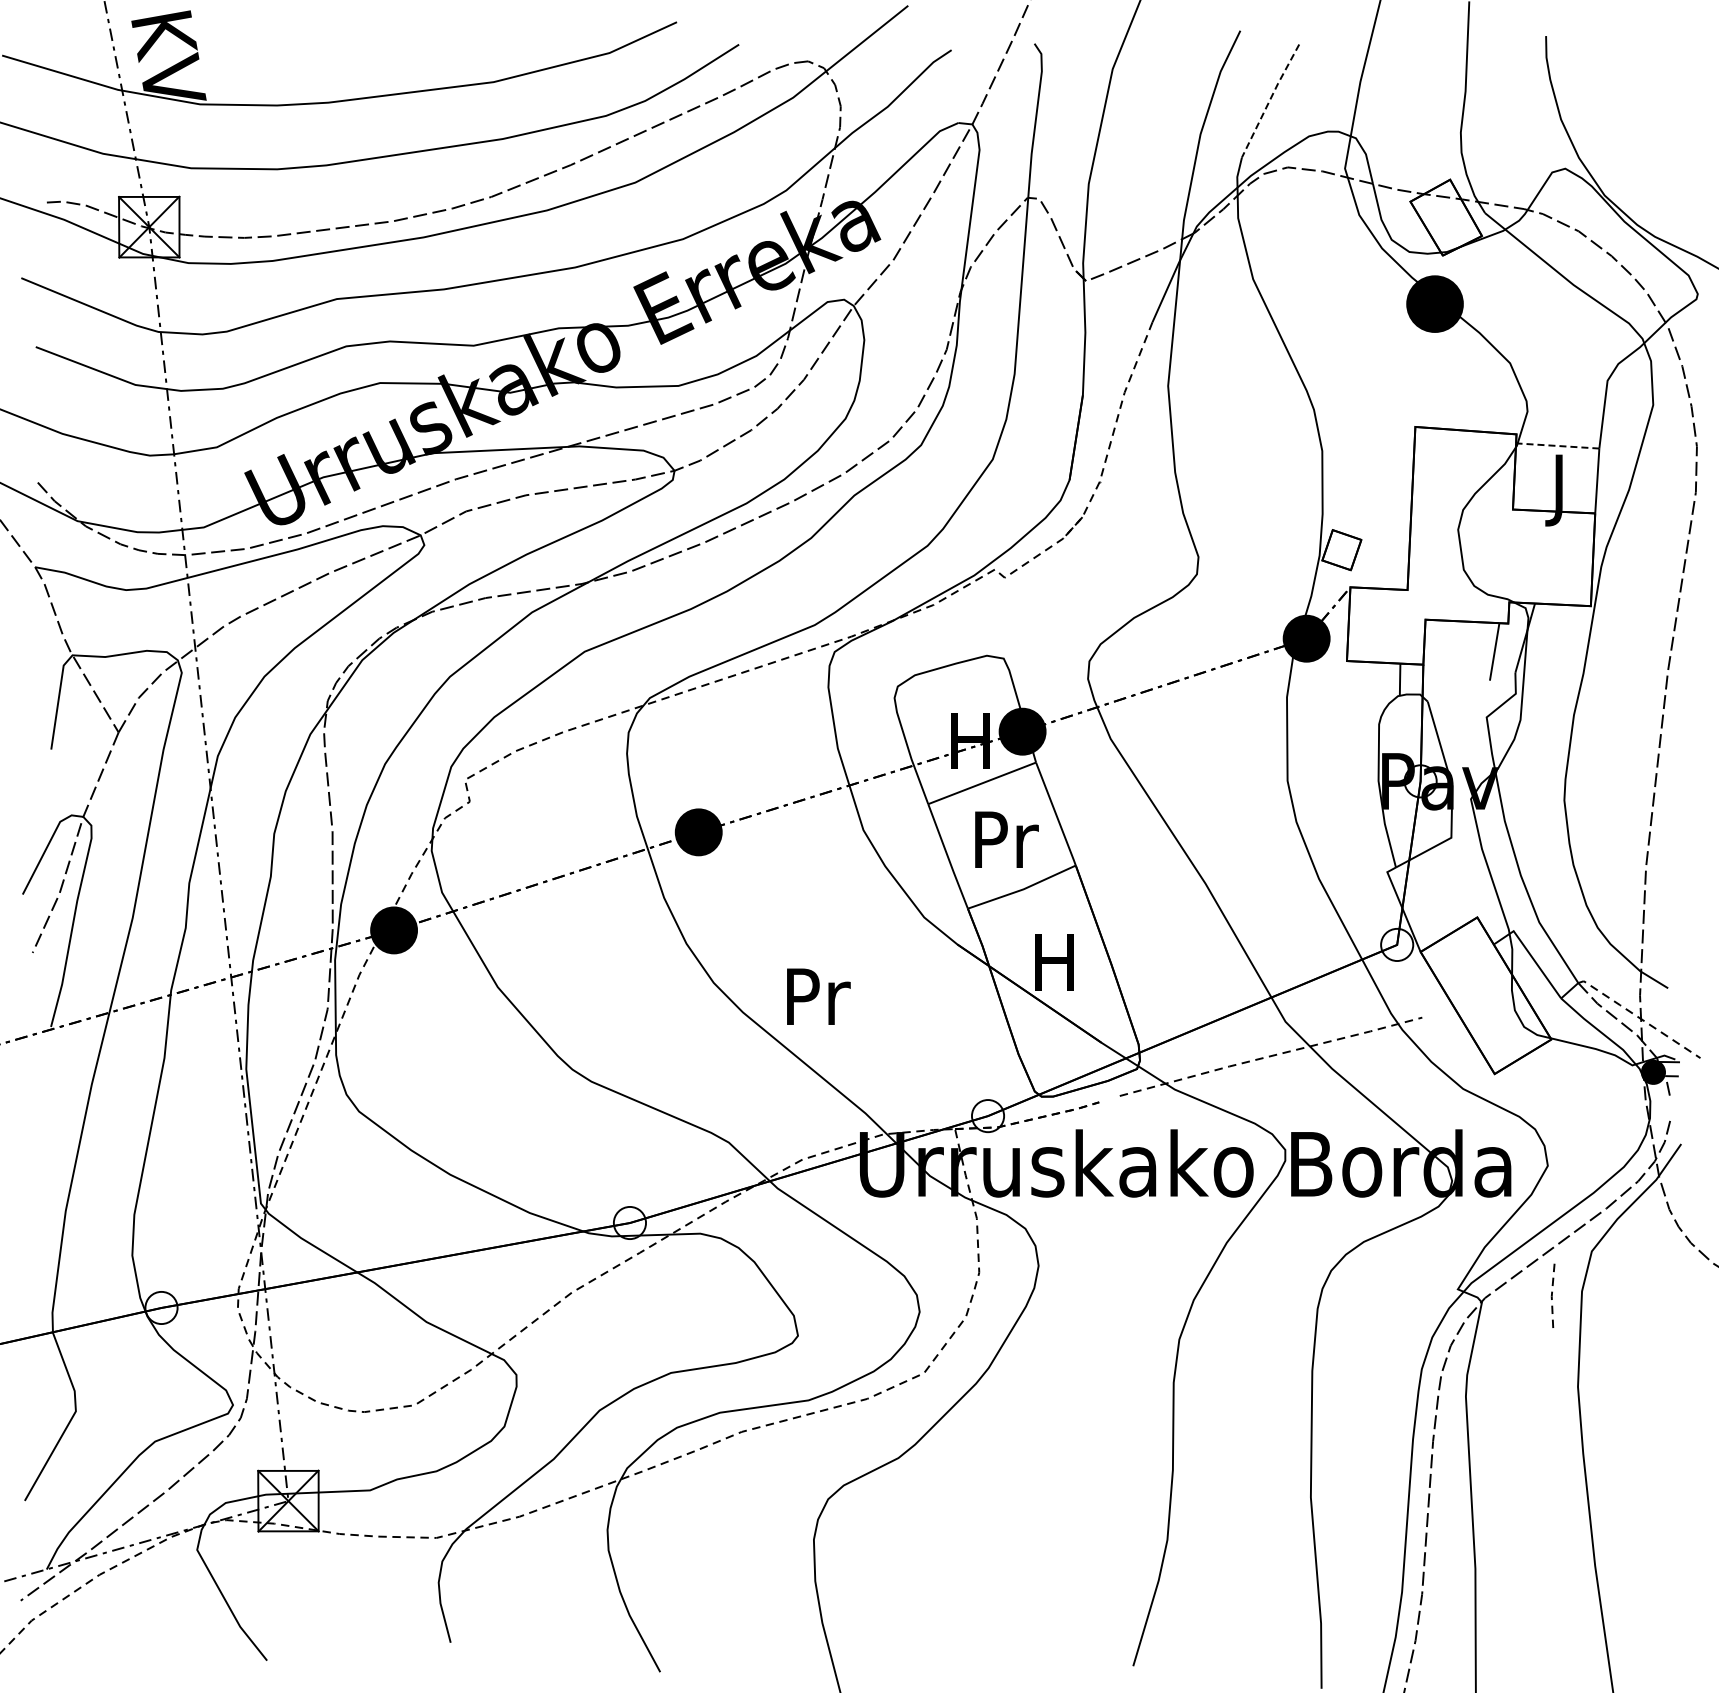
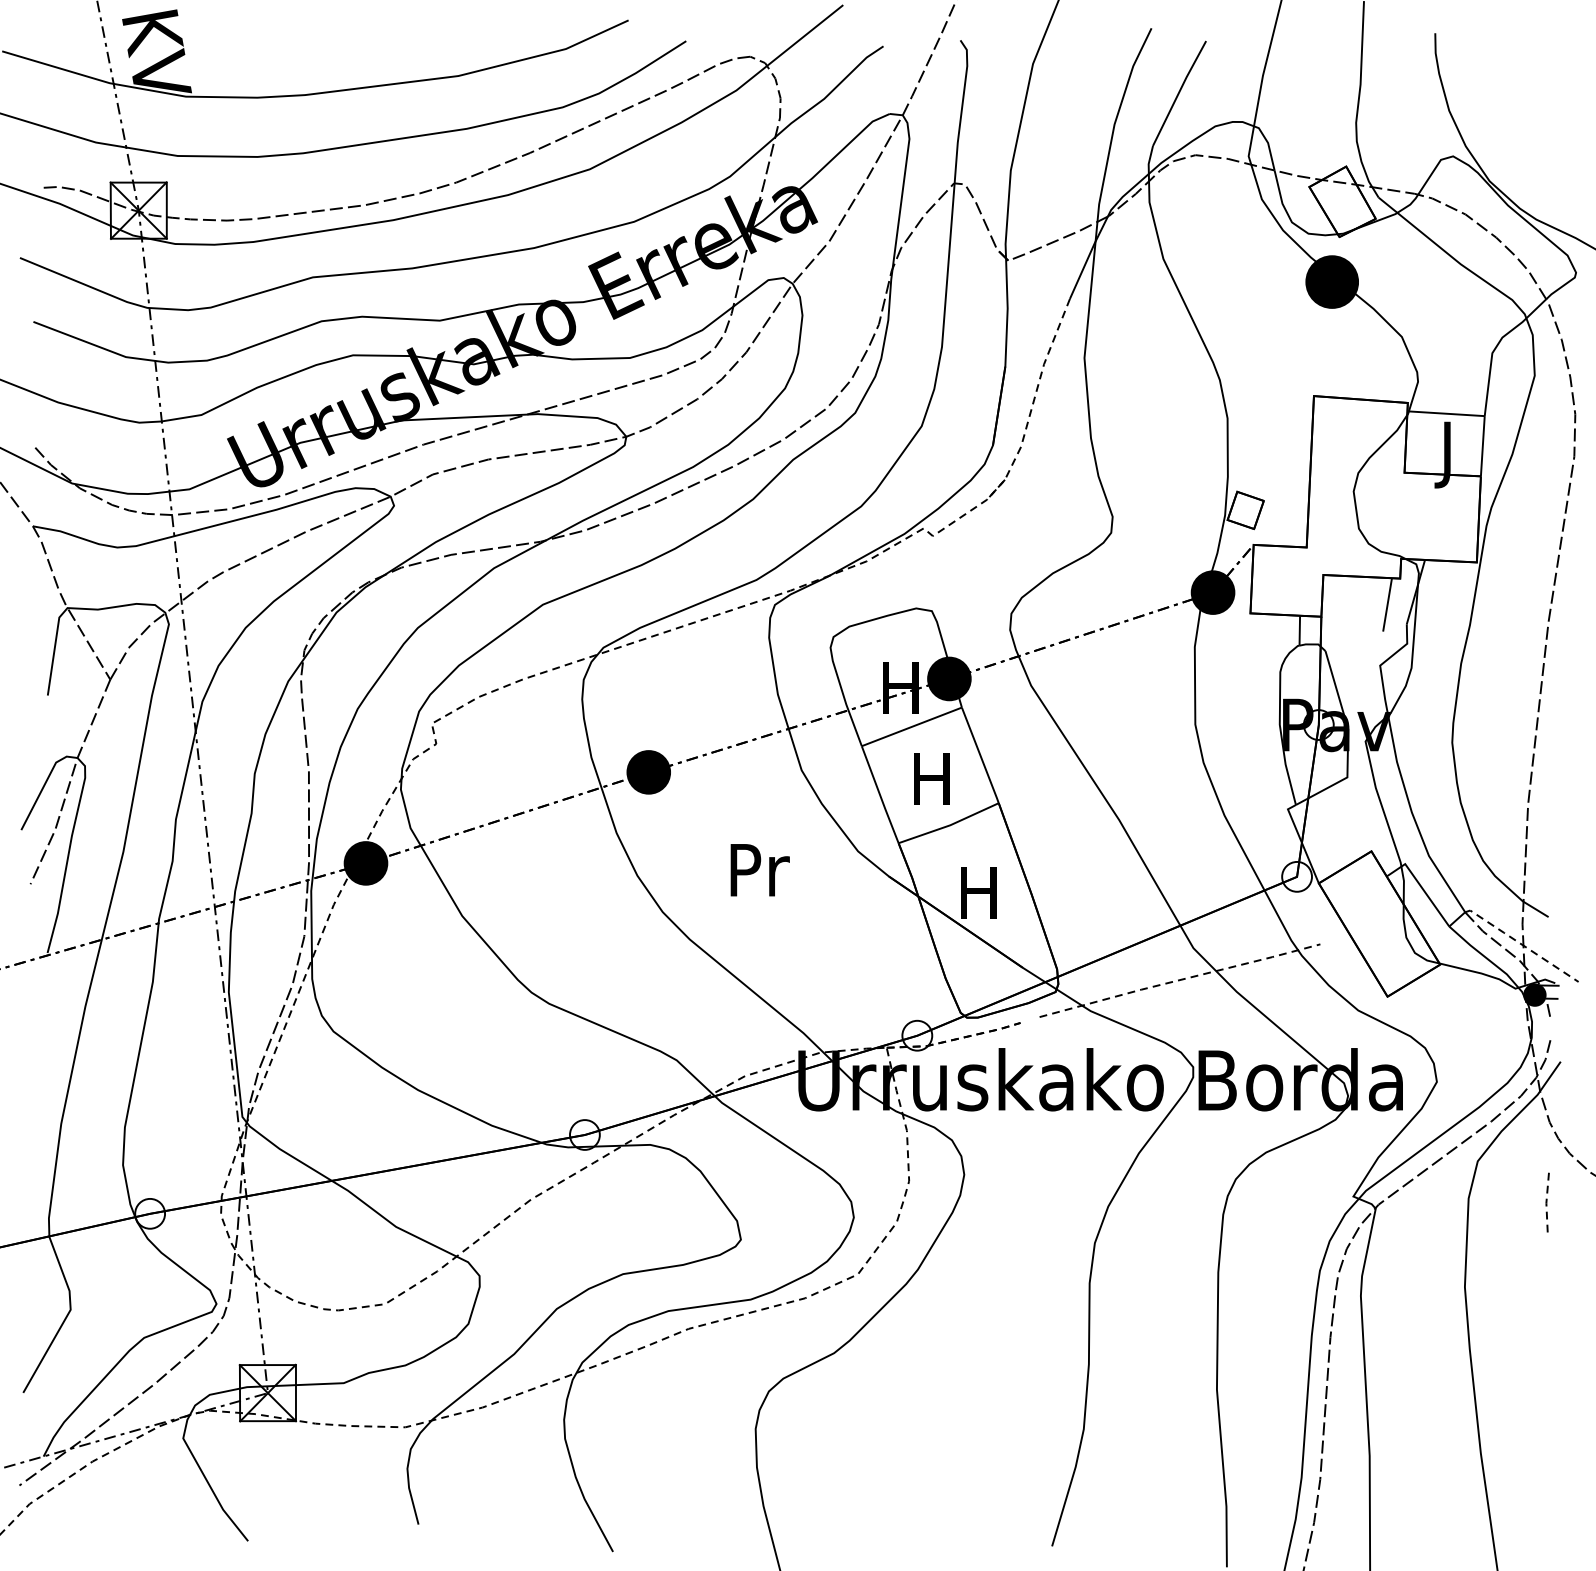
line: (1269, 100) -> (1178, 93), dashed -> solid
line: (1557, 445) -> (1445, 413), dashed -> solid
text: (1006, 839) -> (934, 779), Pr -> H
text: (818, 996) -> (759, 869), moved
line: (1552, 1295) -> (1547, 1202), moved

